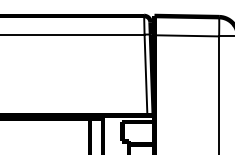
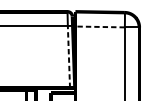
line: (186, 35) -> (99, 26), solid -> dashed
line: (145, 75) -> (68, 57), solid -> dashed

